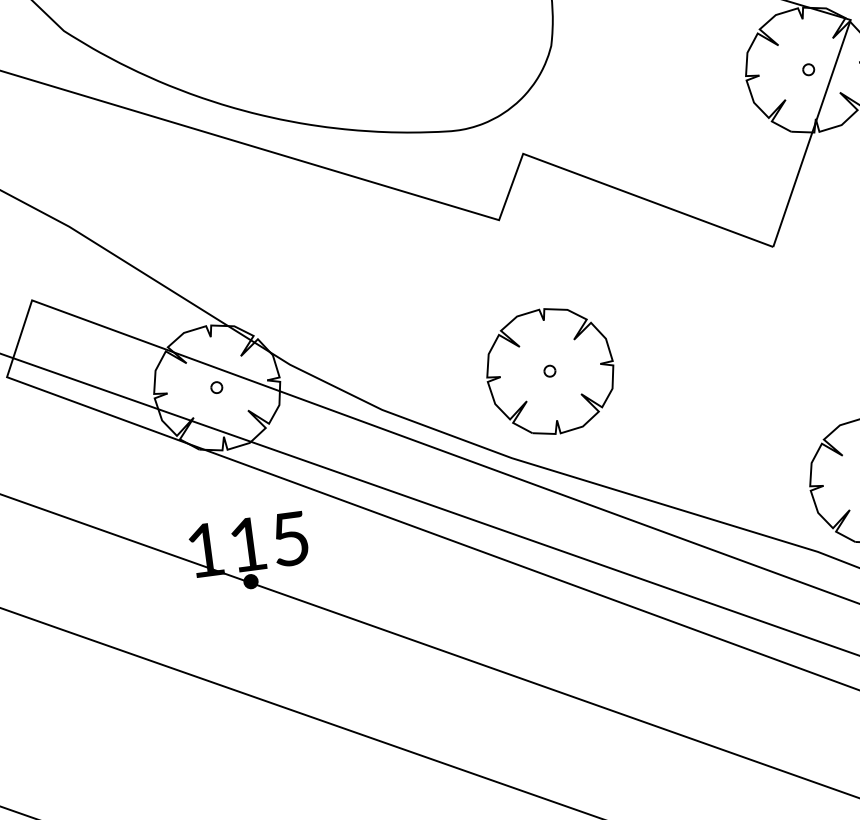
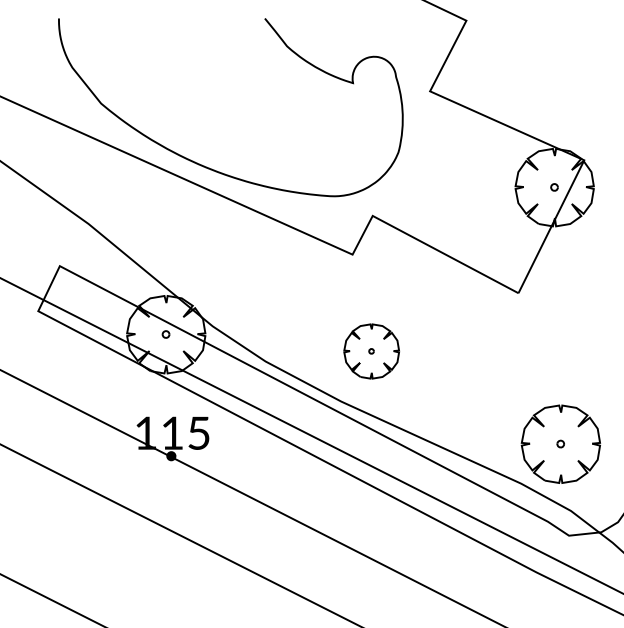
part: (549, 371) -> (371, 351), size x0.7

